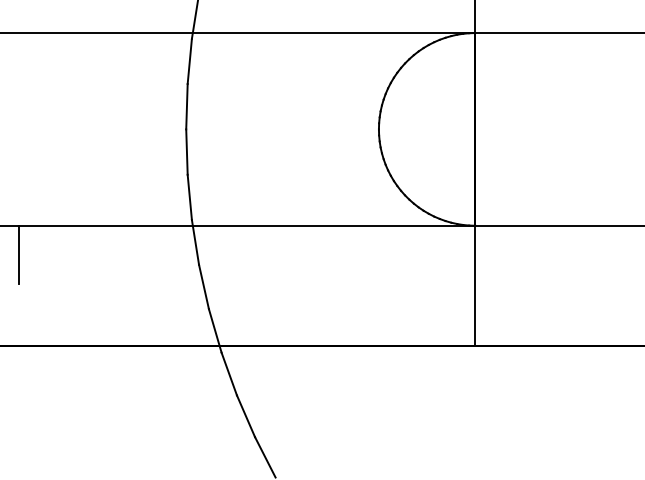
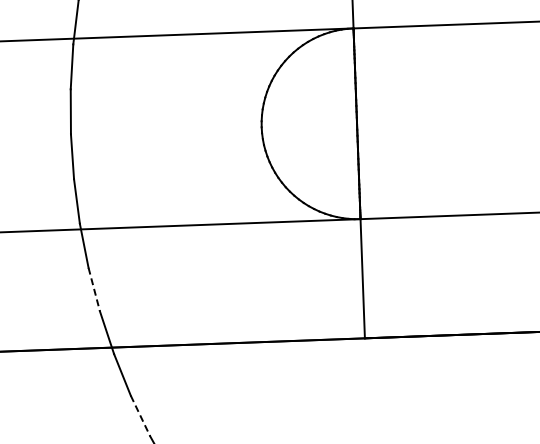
line: (203, 286) -> (93, 289), solid -> dashed
line: (245, 416) -> (140, 416), solid -> dashed

